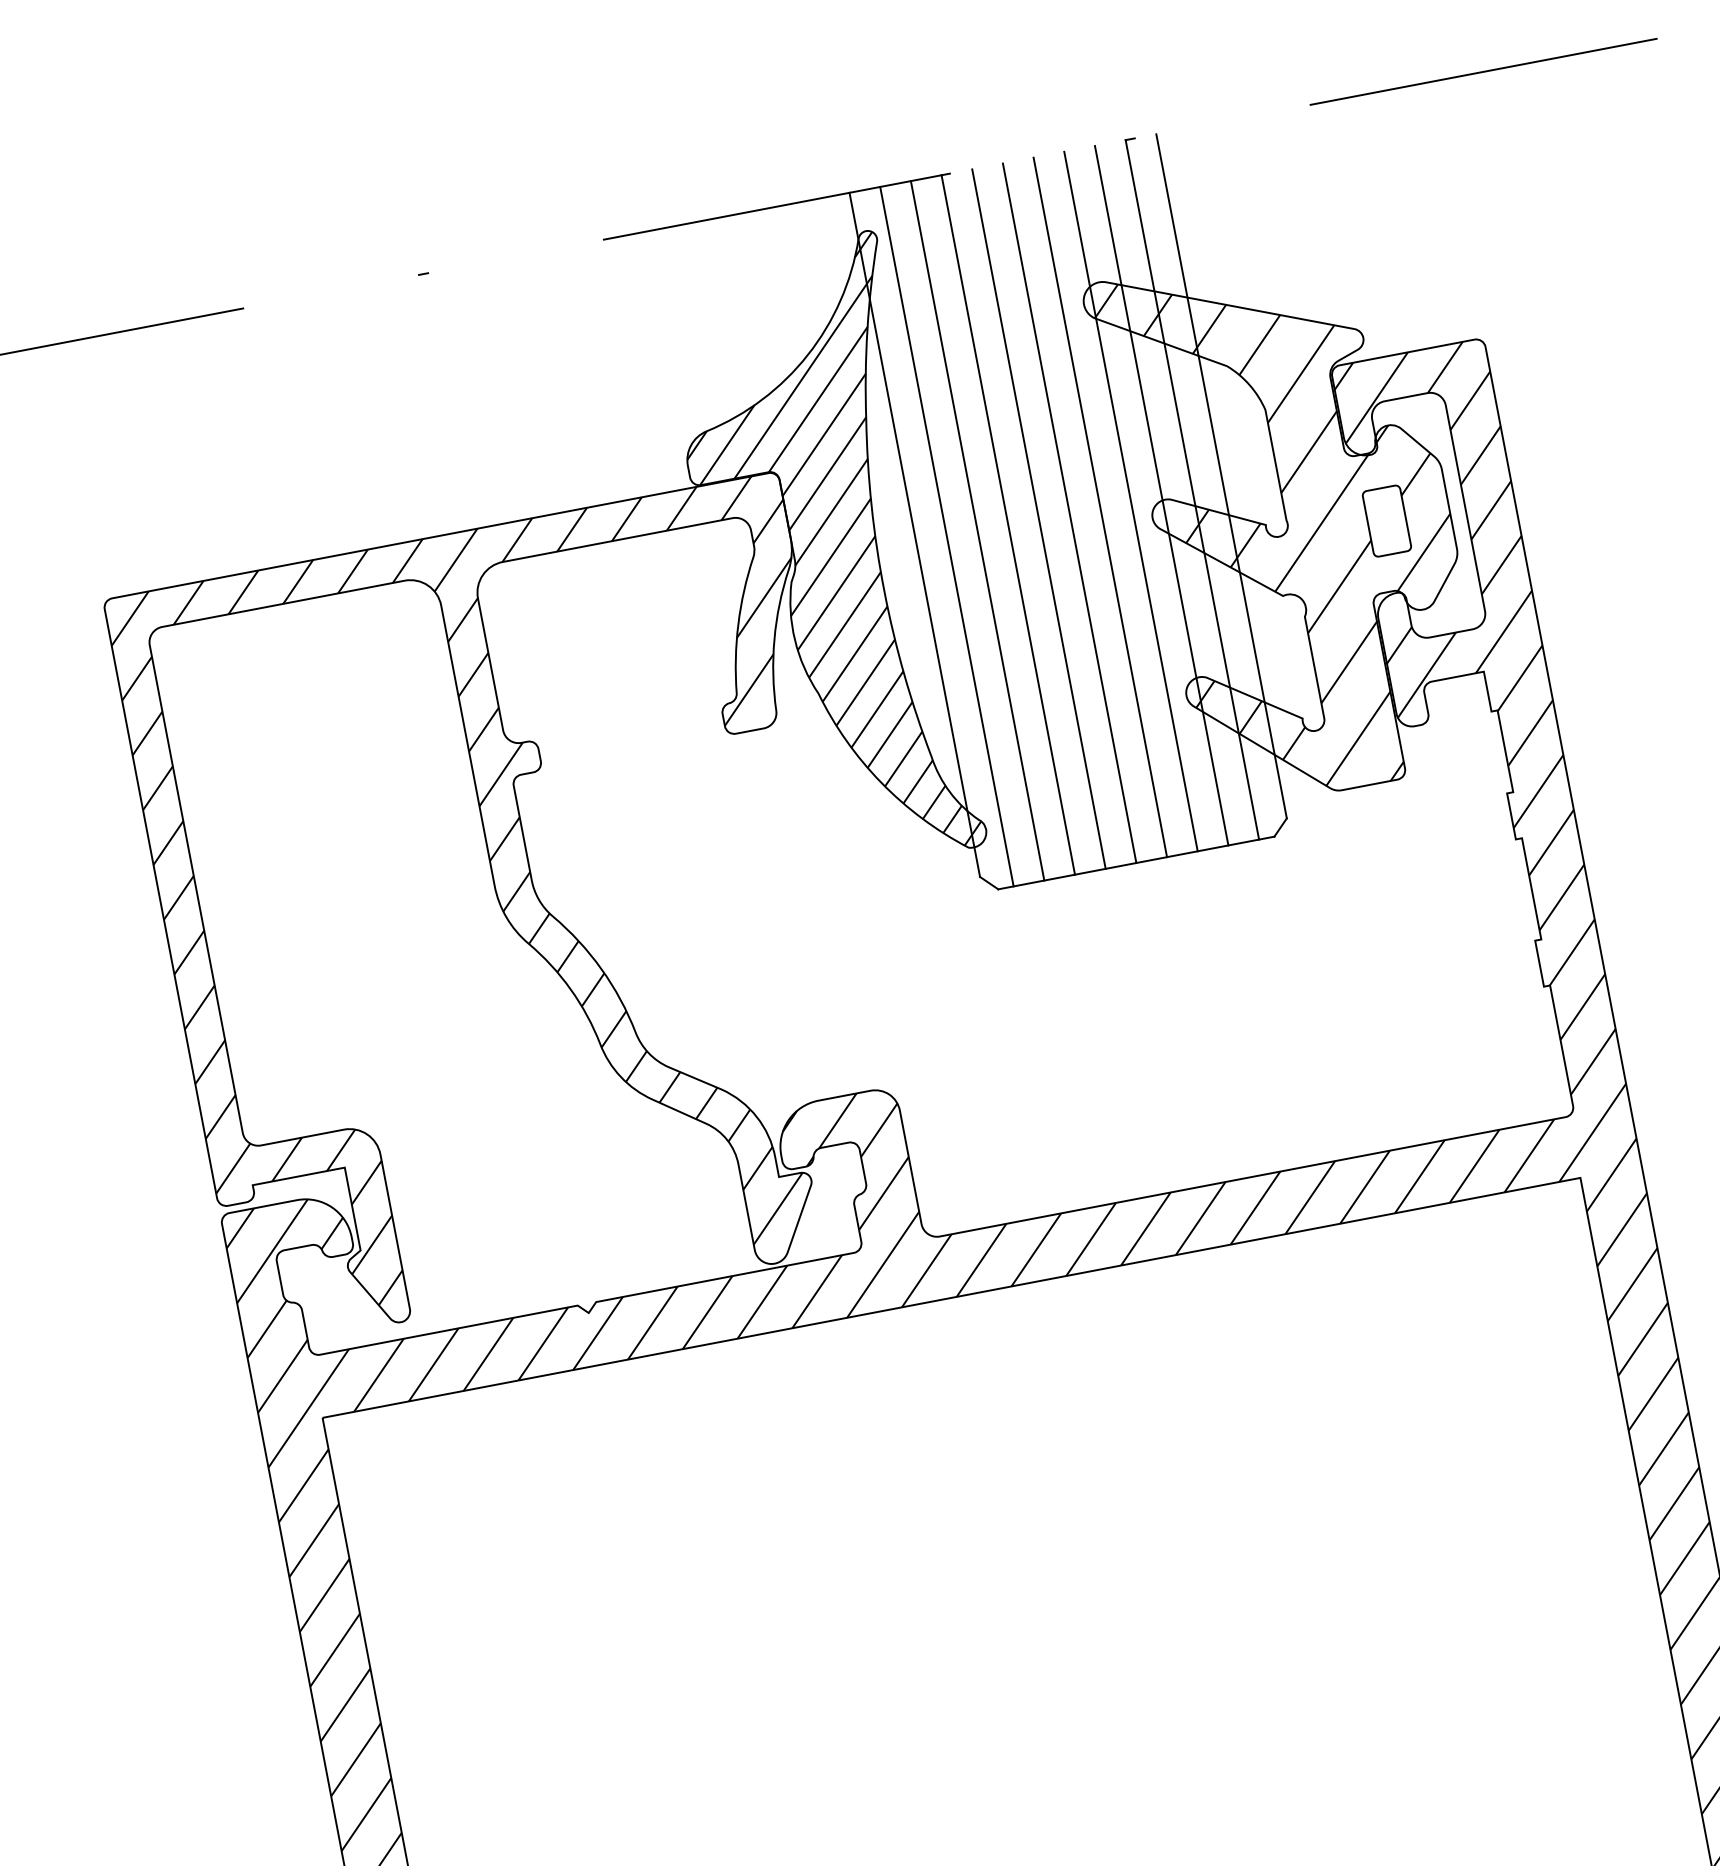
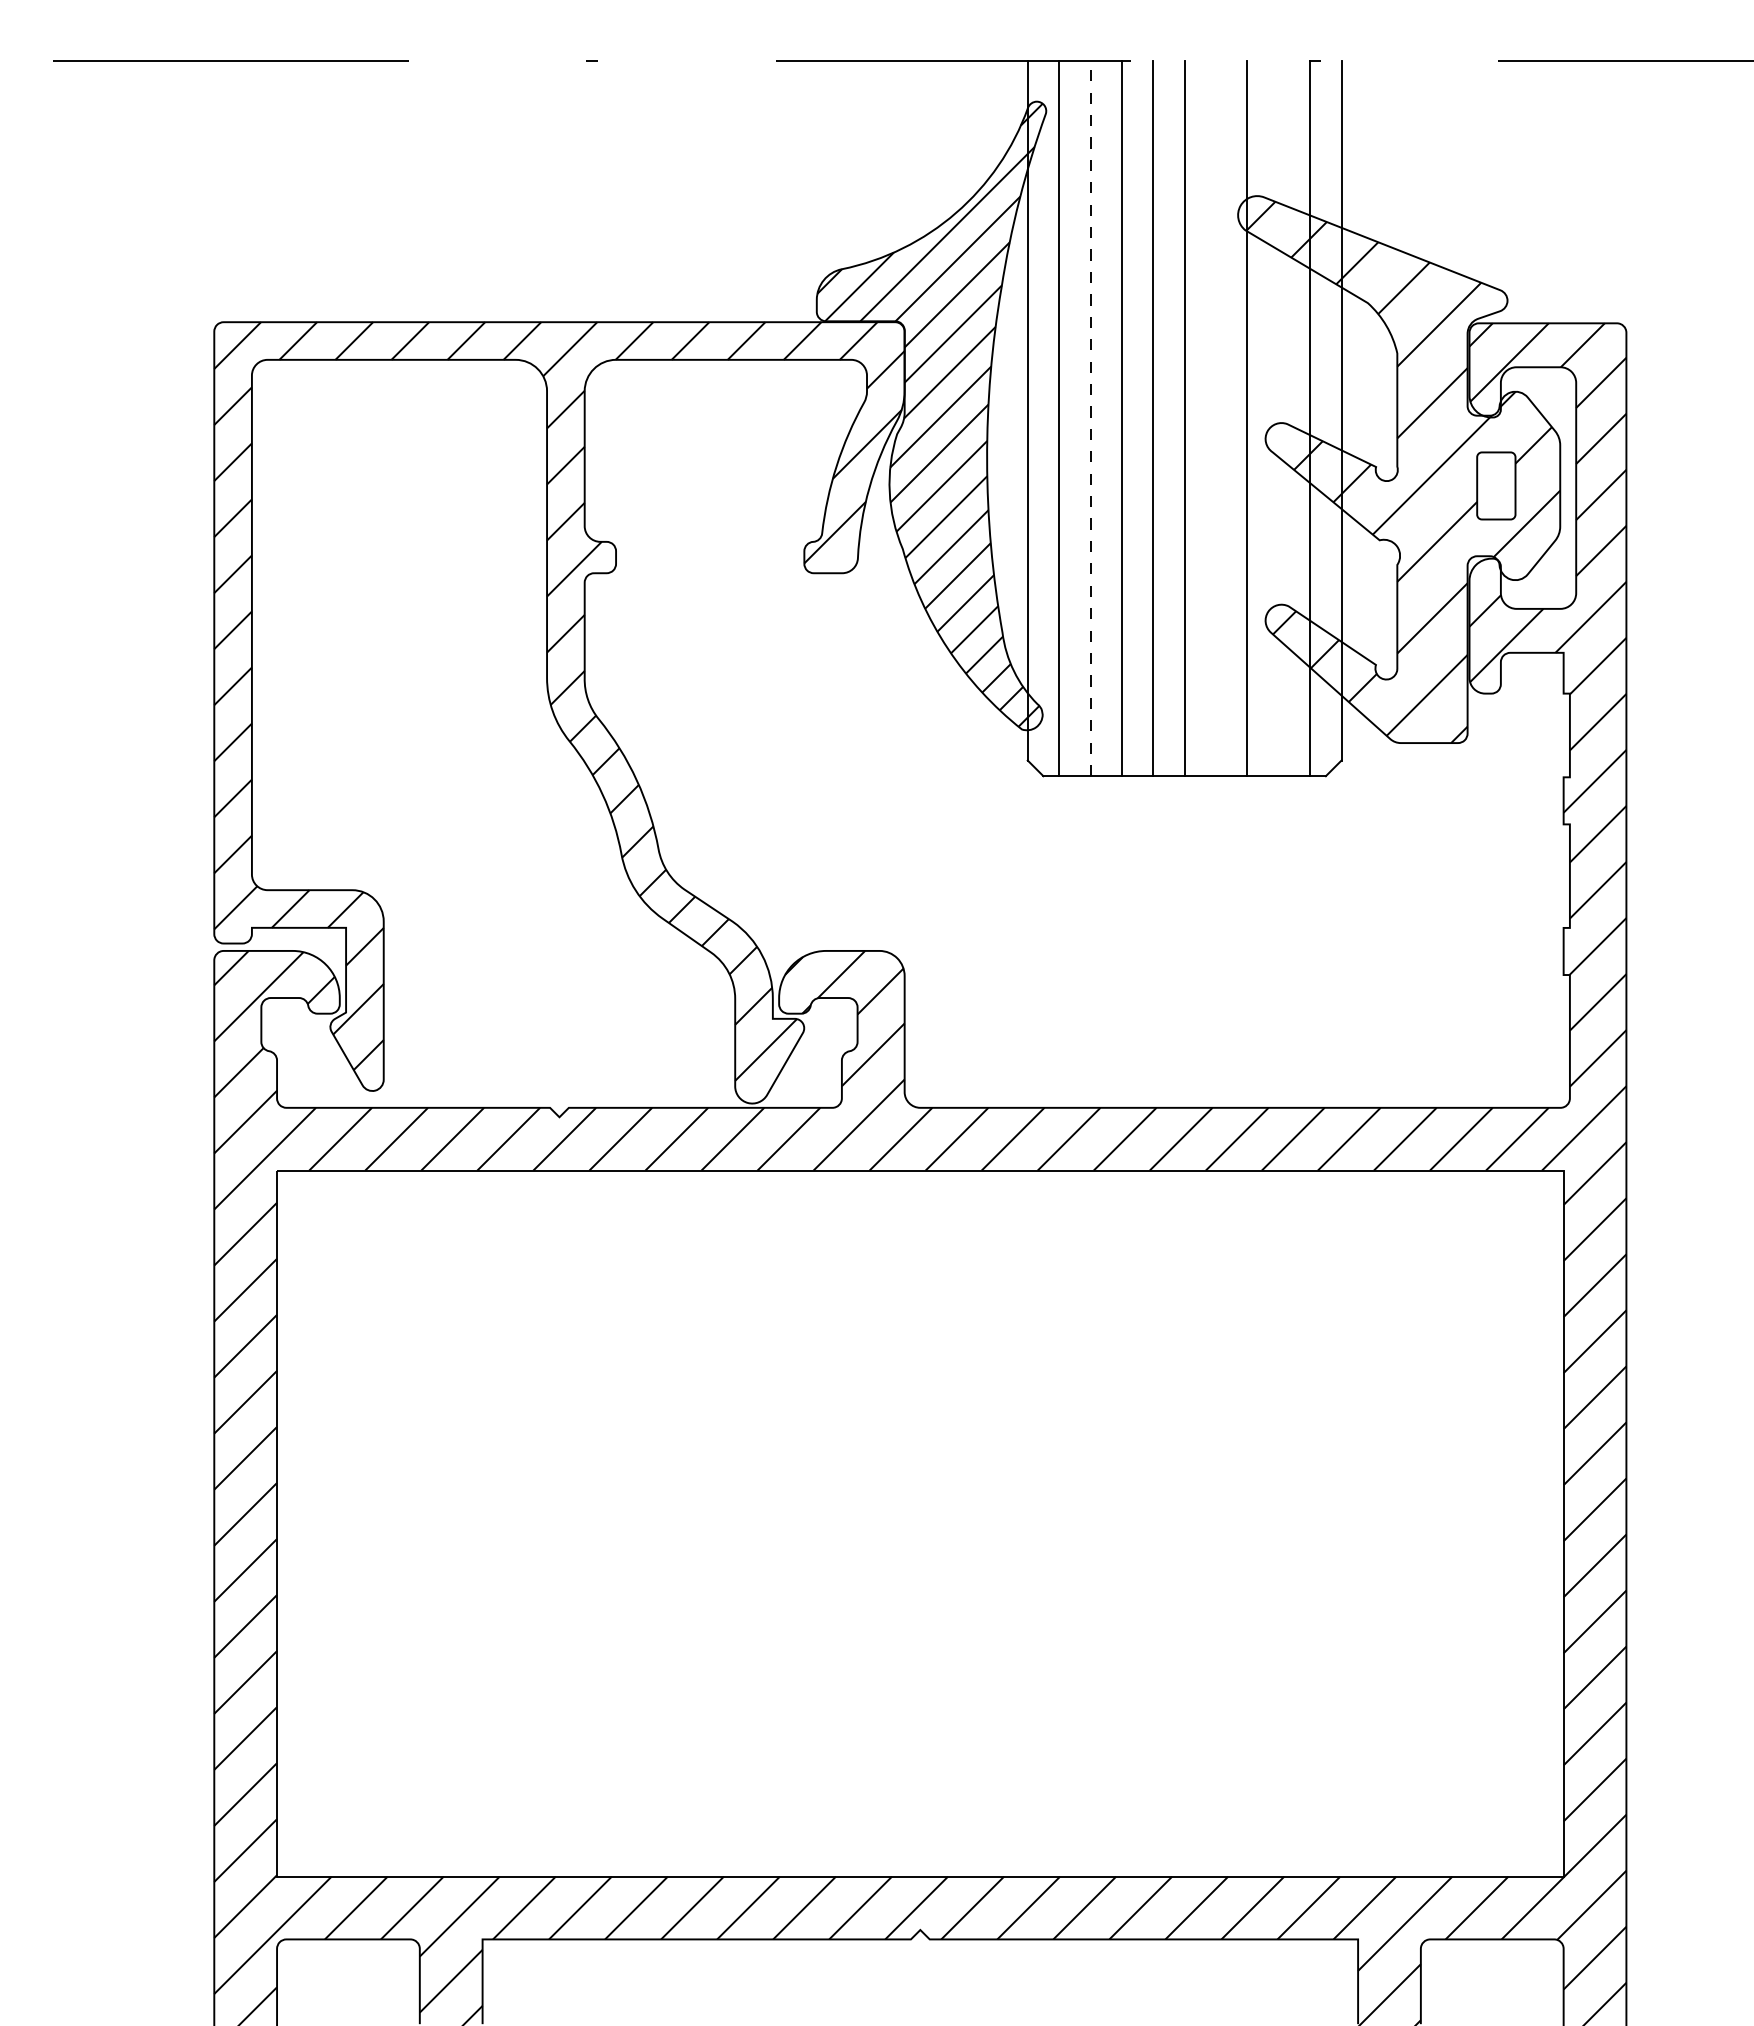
line: (1161, 495) -> (1278, 418), removed
line: (1100, 507) -> (1216, 418), removed
line: (977, 530) -> (1090, 418), solid -> dashed

